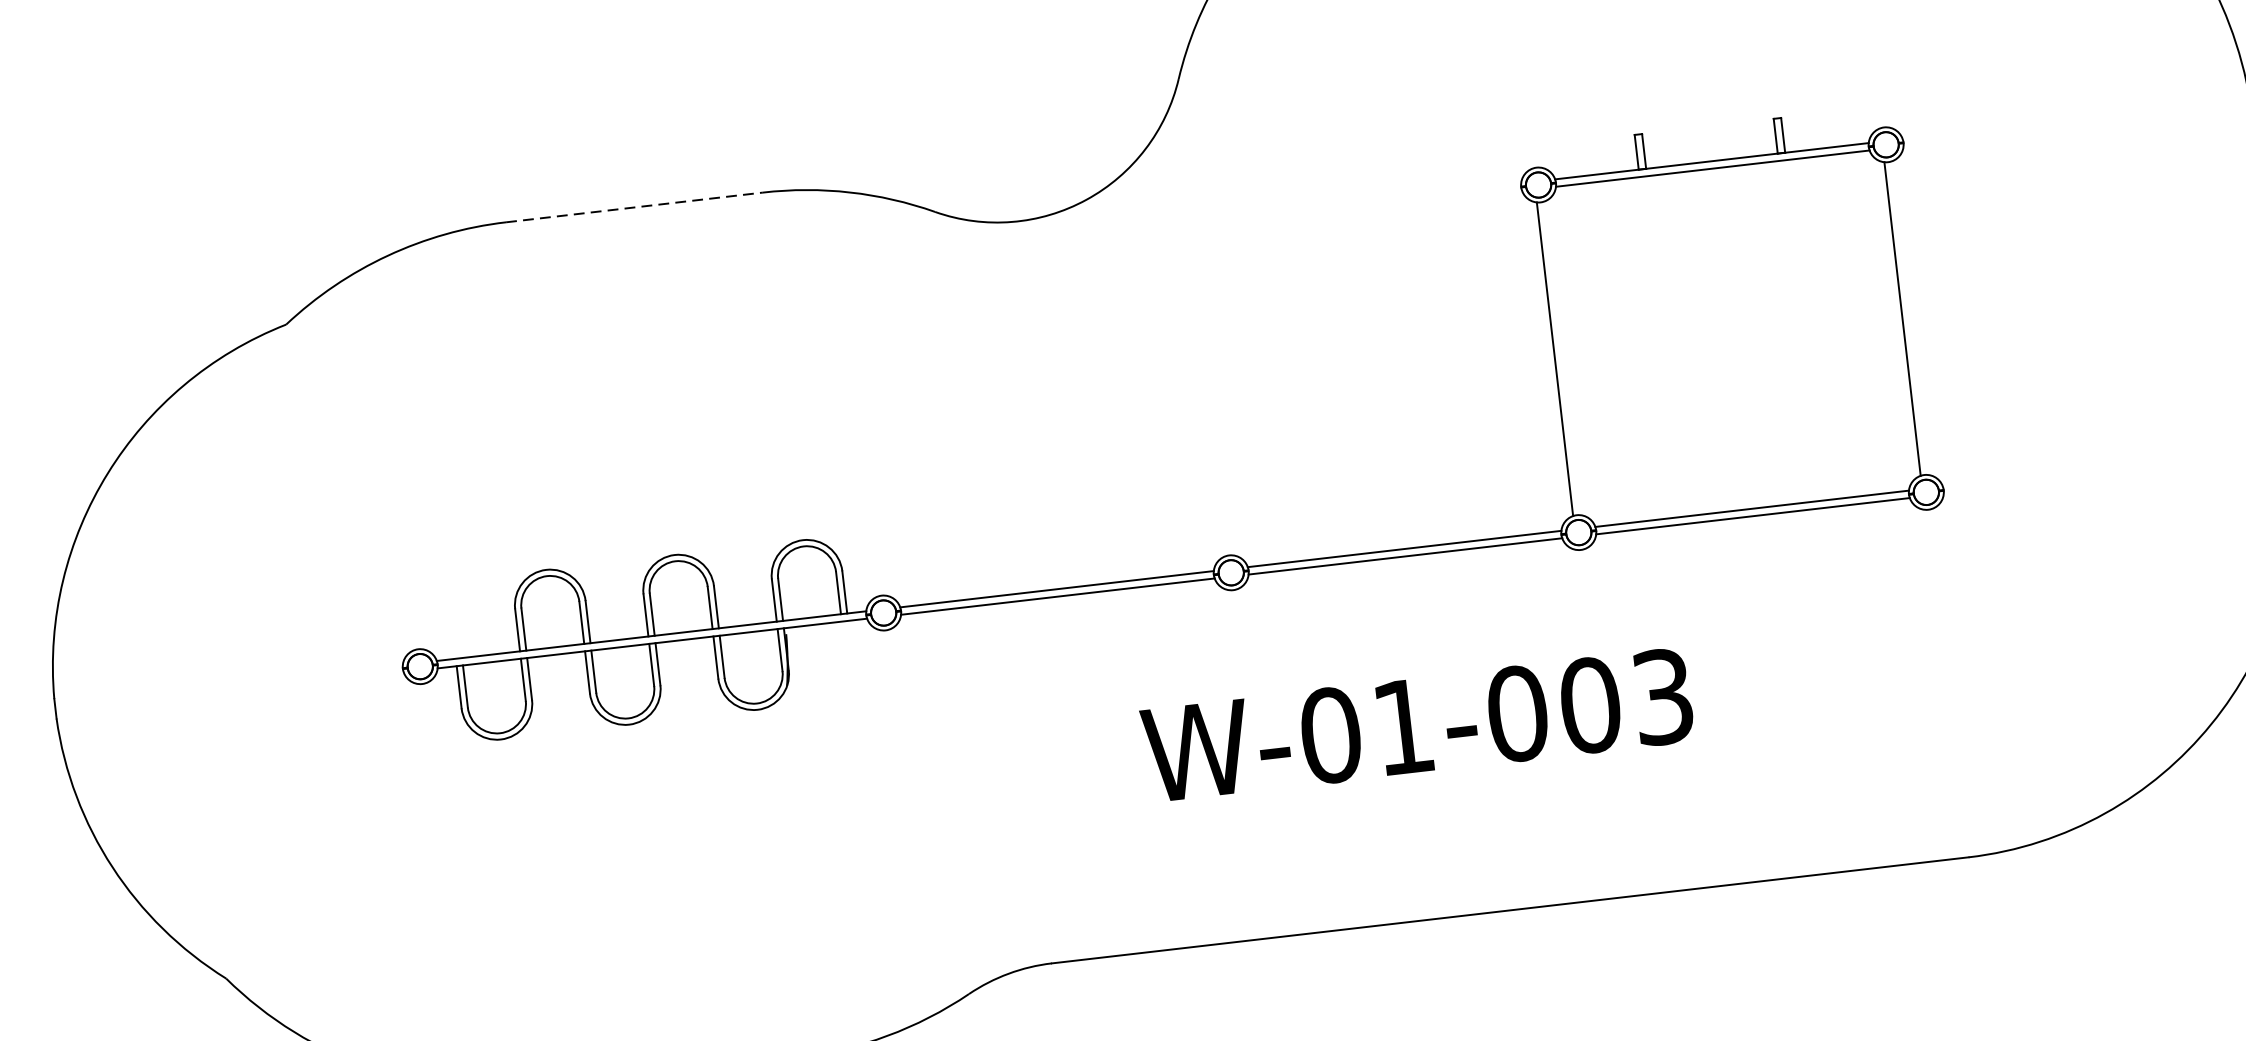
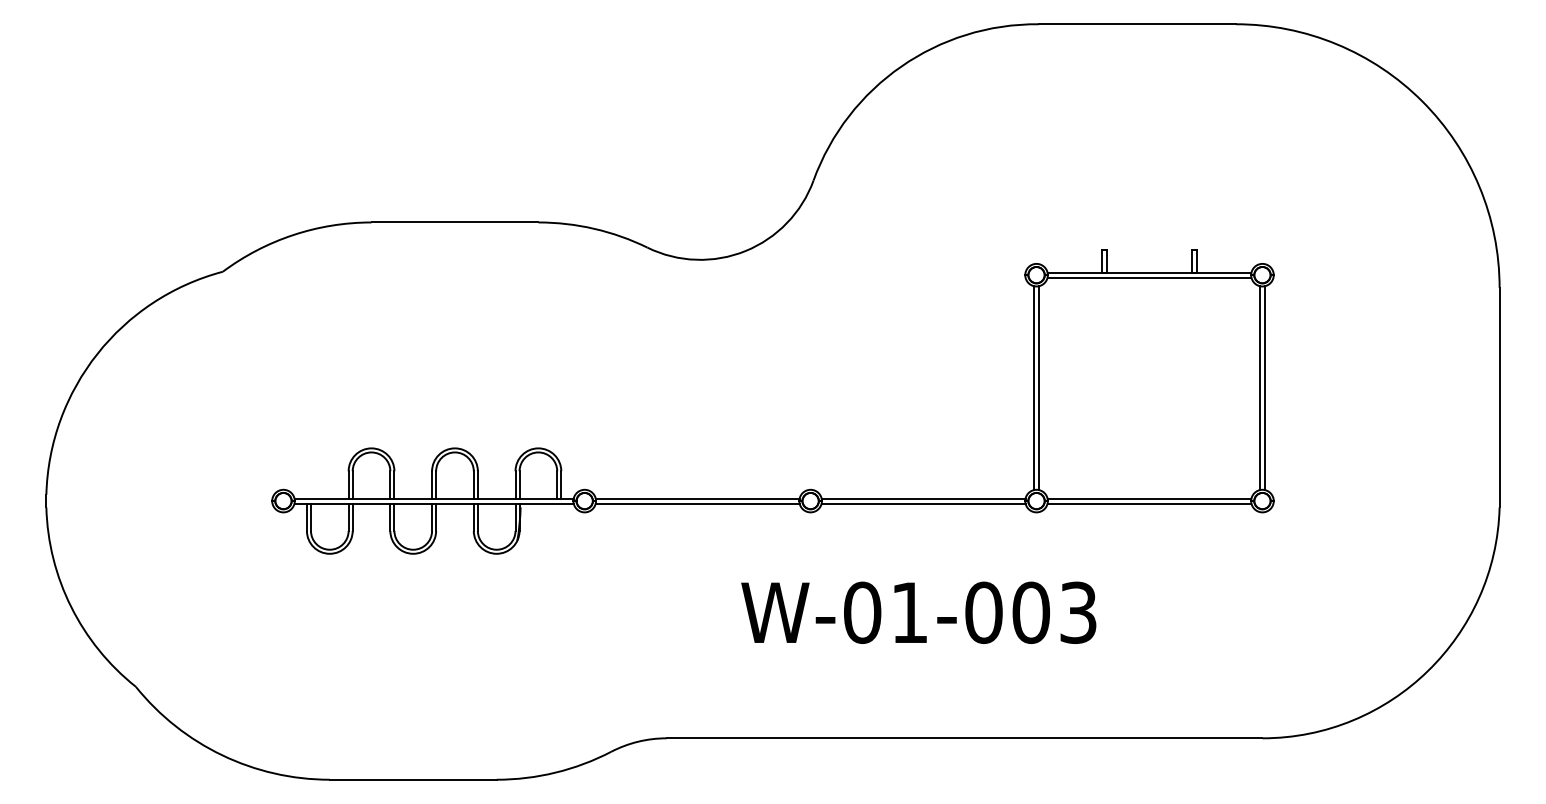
line: (635, 207) -> (455, 222), dashed -> solid
line: (1909, 318) -> (1264, 388), added
line: (1561, 359) -> (1038, 388), added

